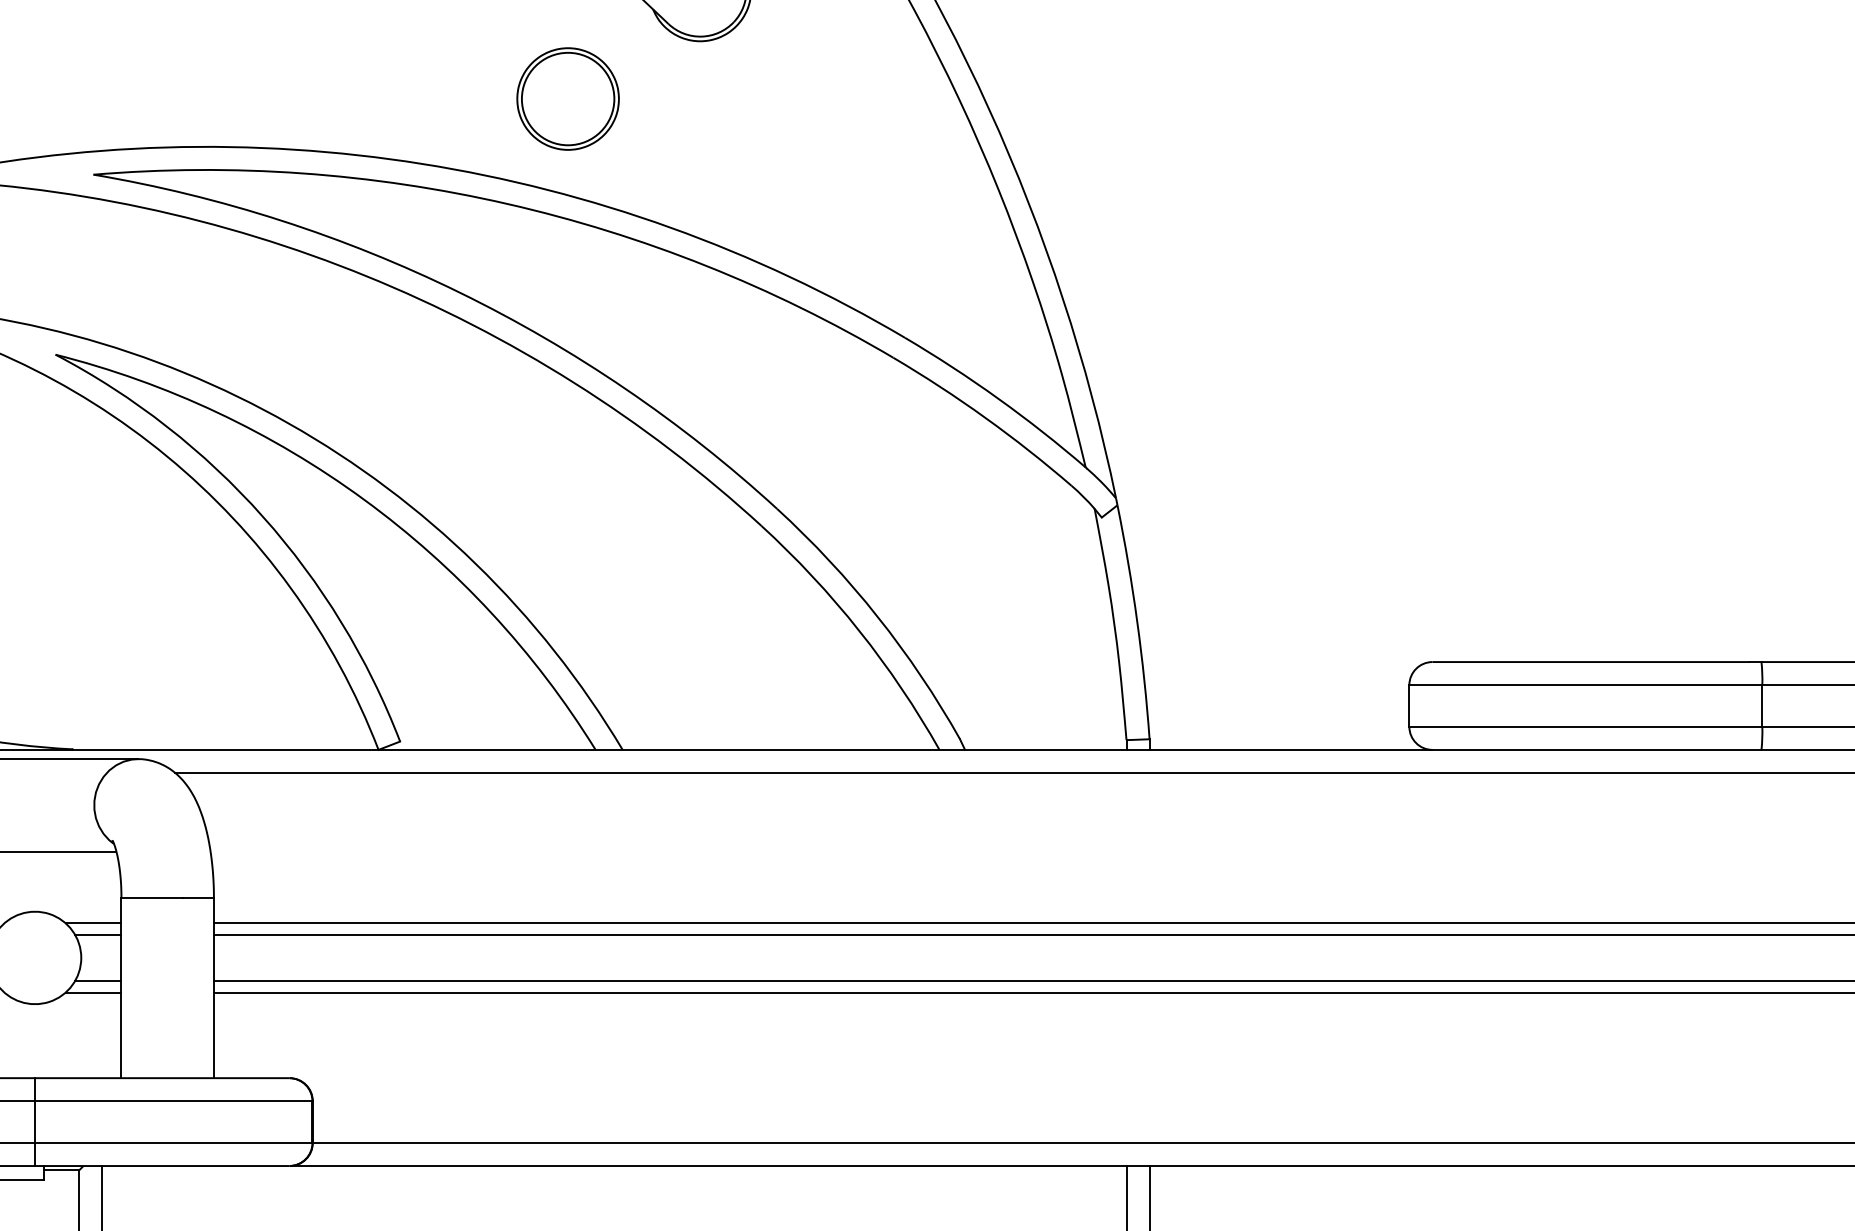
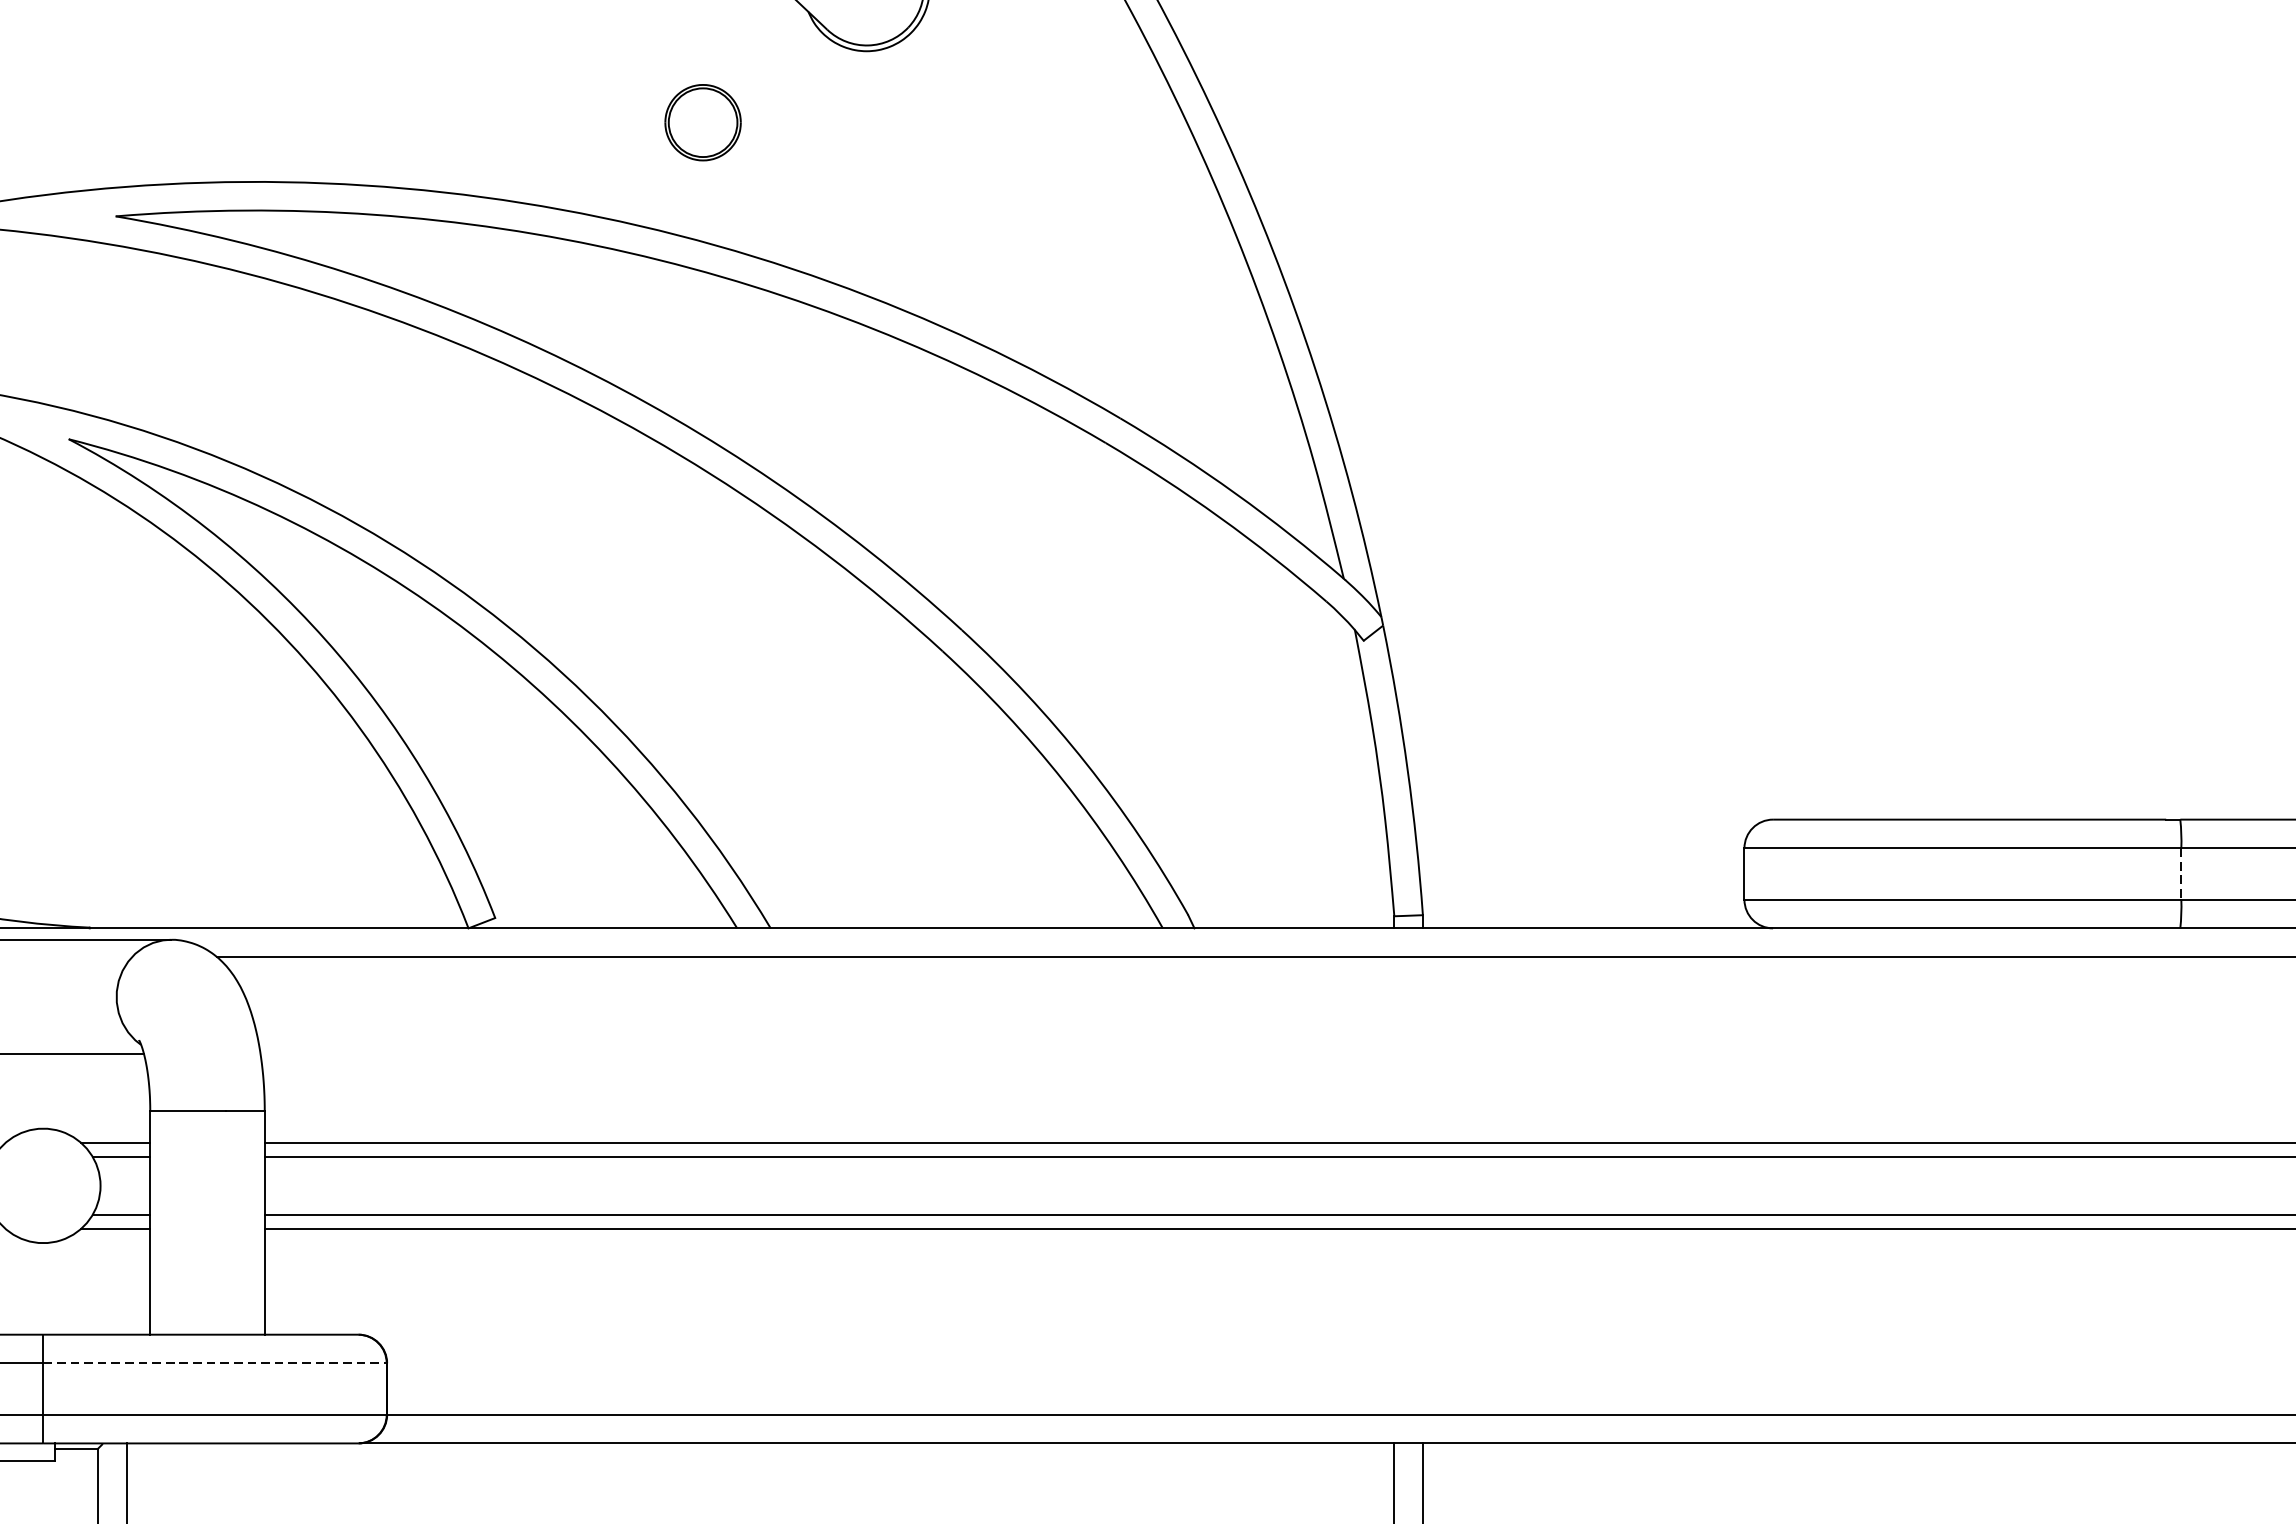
part: (567, 98) -> (702, 122), size x0.6
line: (1762, 705) -> (2181, 873), solid -> dashed
line: (173, 1101) -> (214, 1363), solid -> dashed

